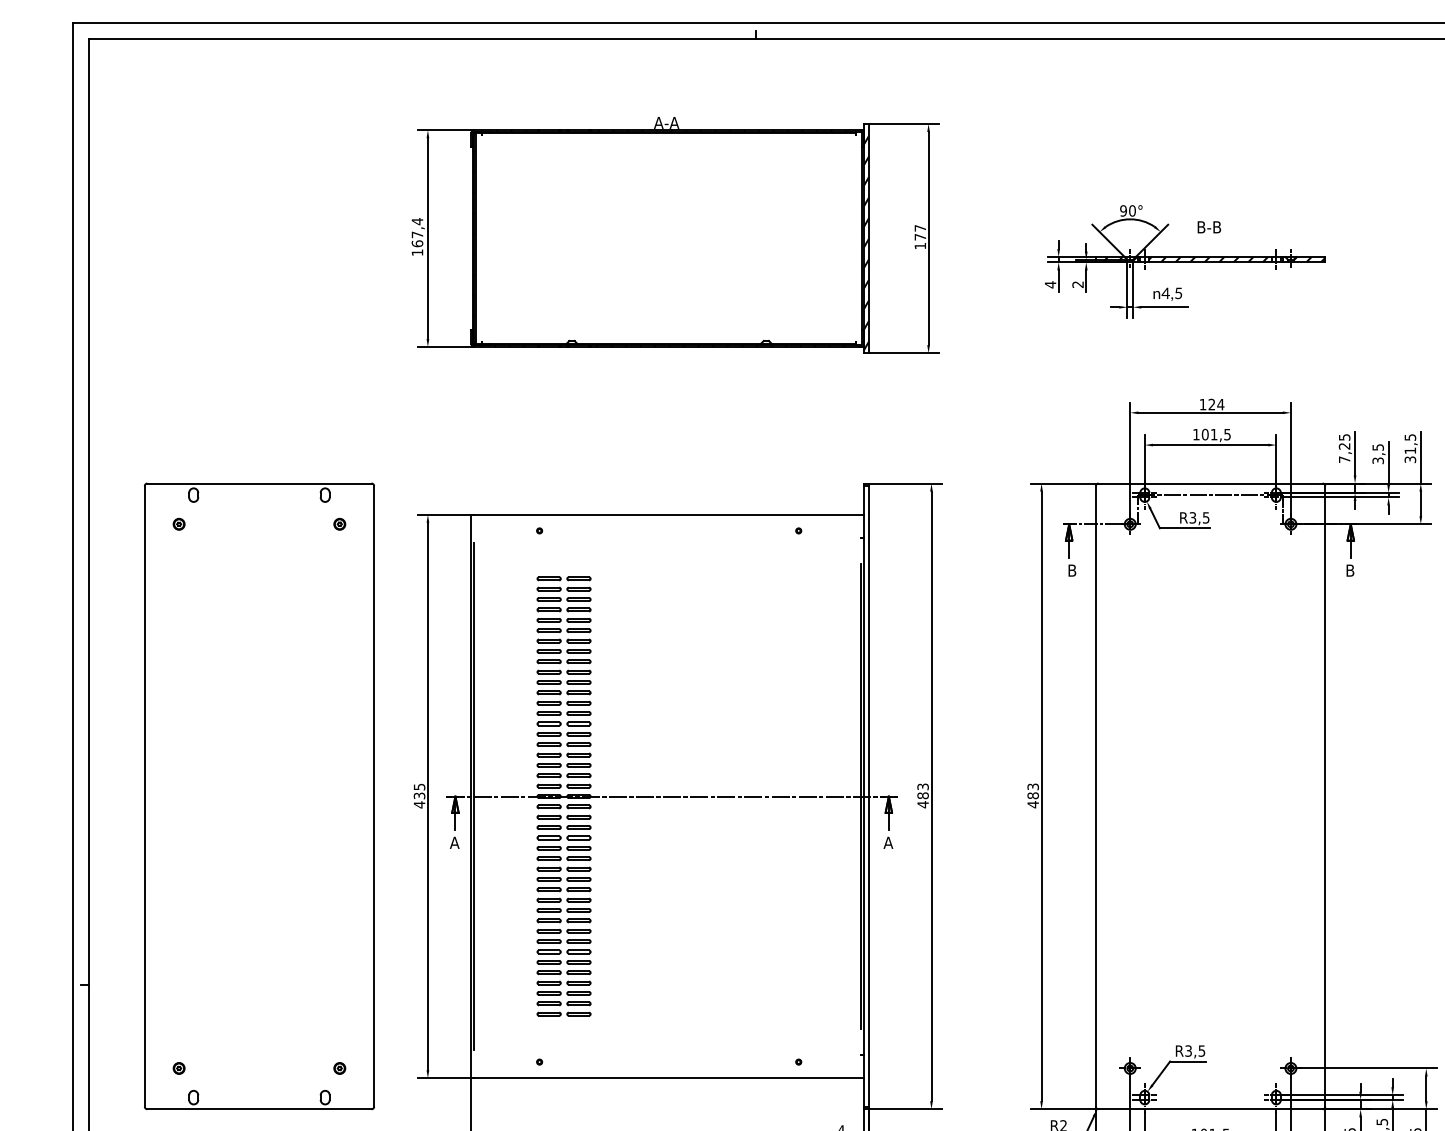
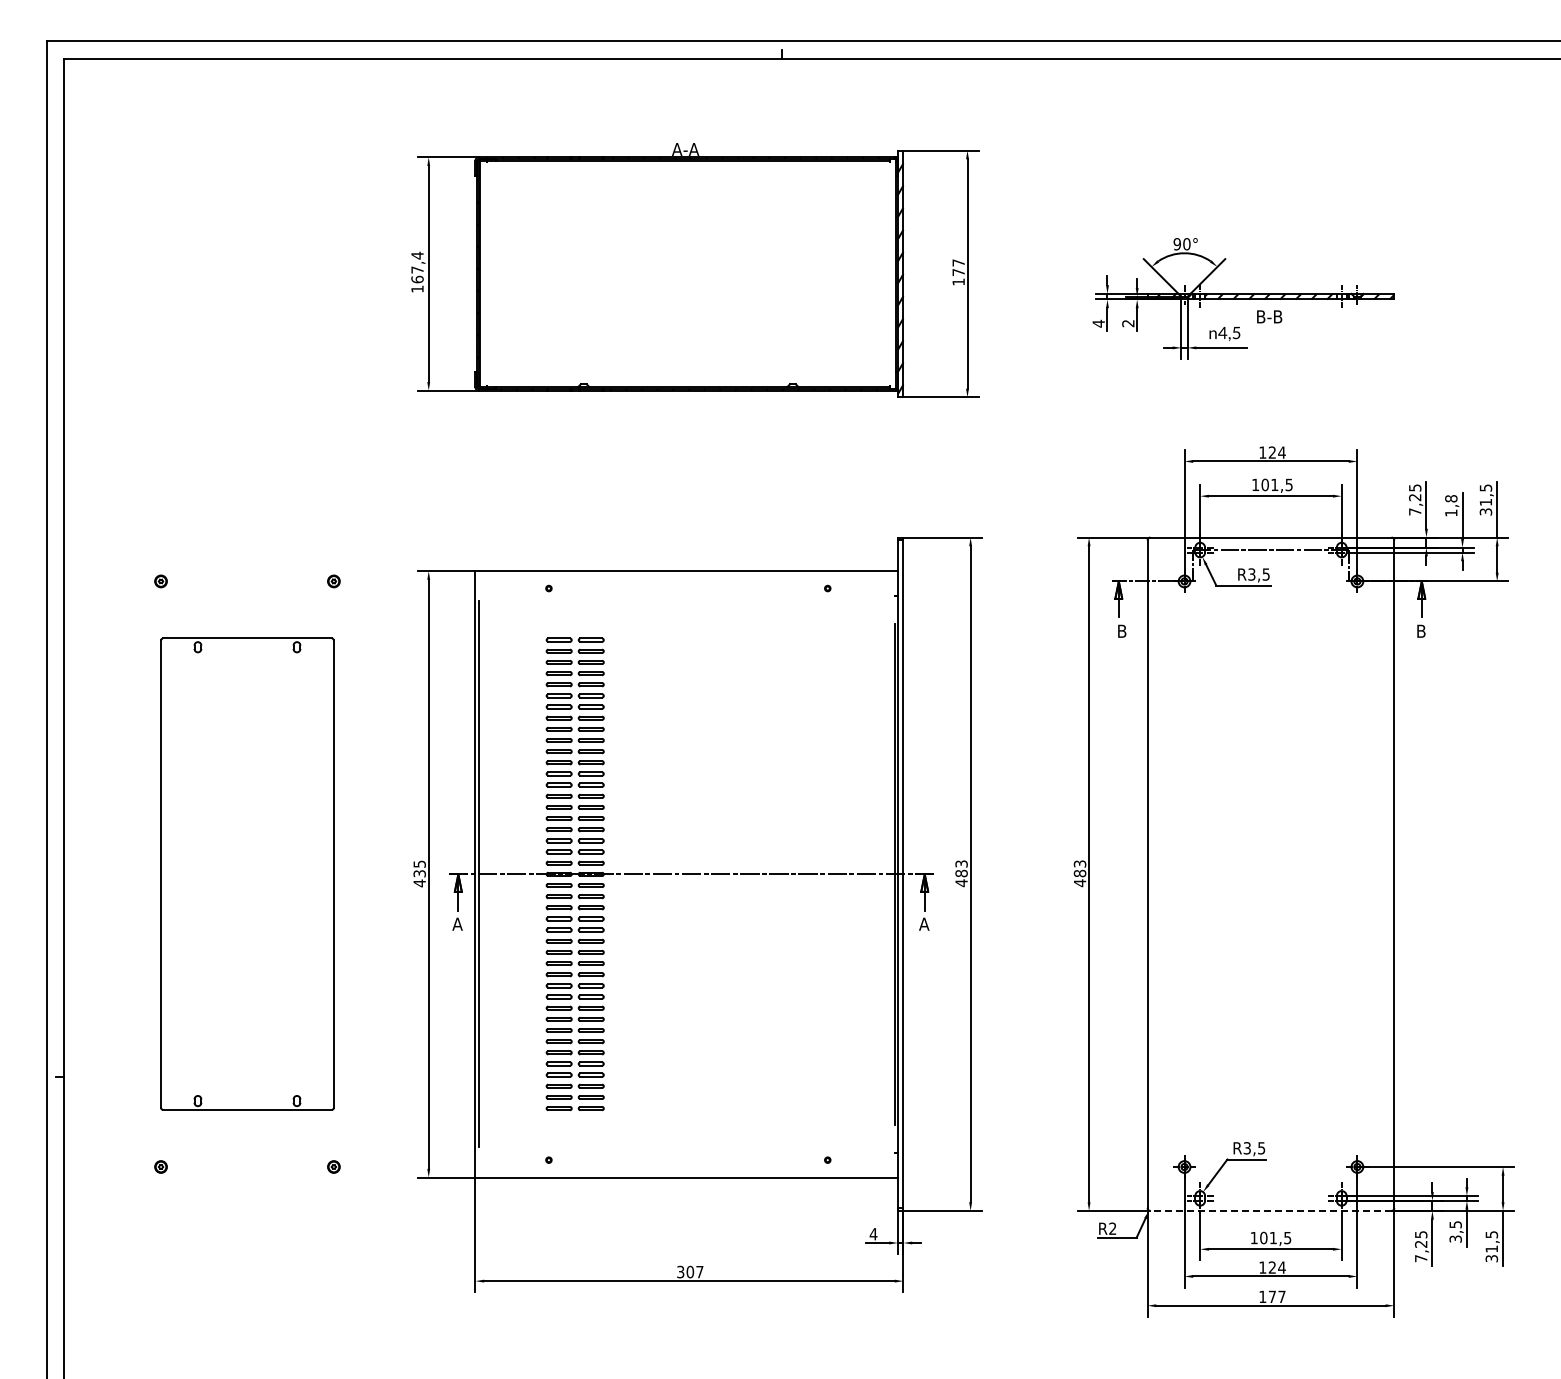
text: (1209, 226) -> (1269, 316), moved
text: (1378, 453) -> (1451, 505), 3,5 -> 1,8
part: (259, 795) -> (247, 873), size x0.7
line: (1210, 1108) -> (1270, 1210), solid -> dashed

